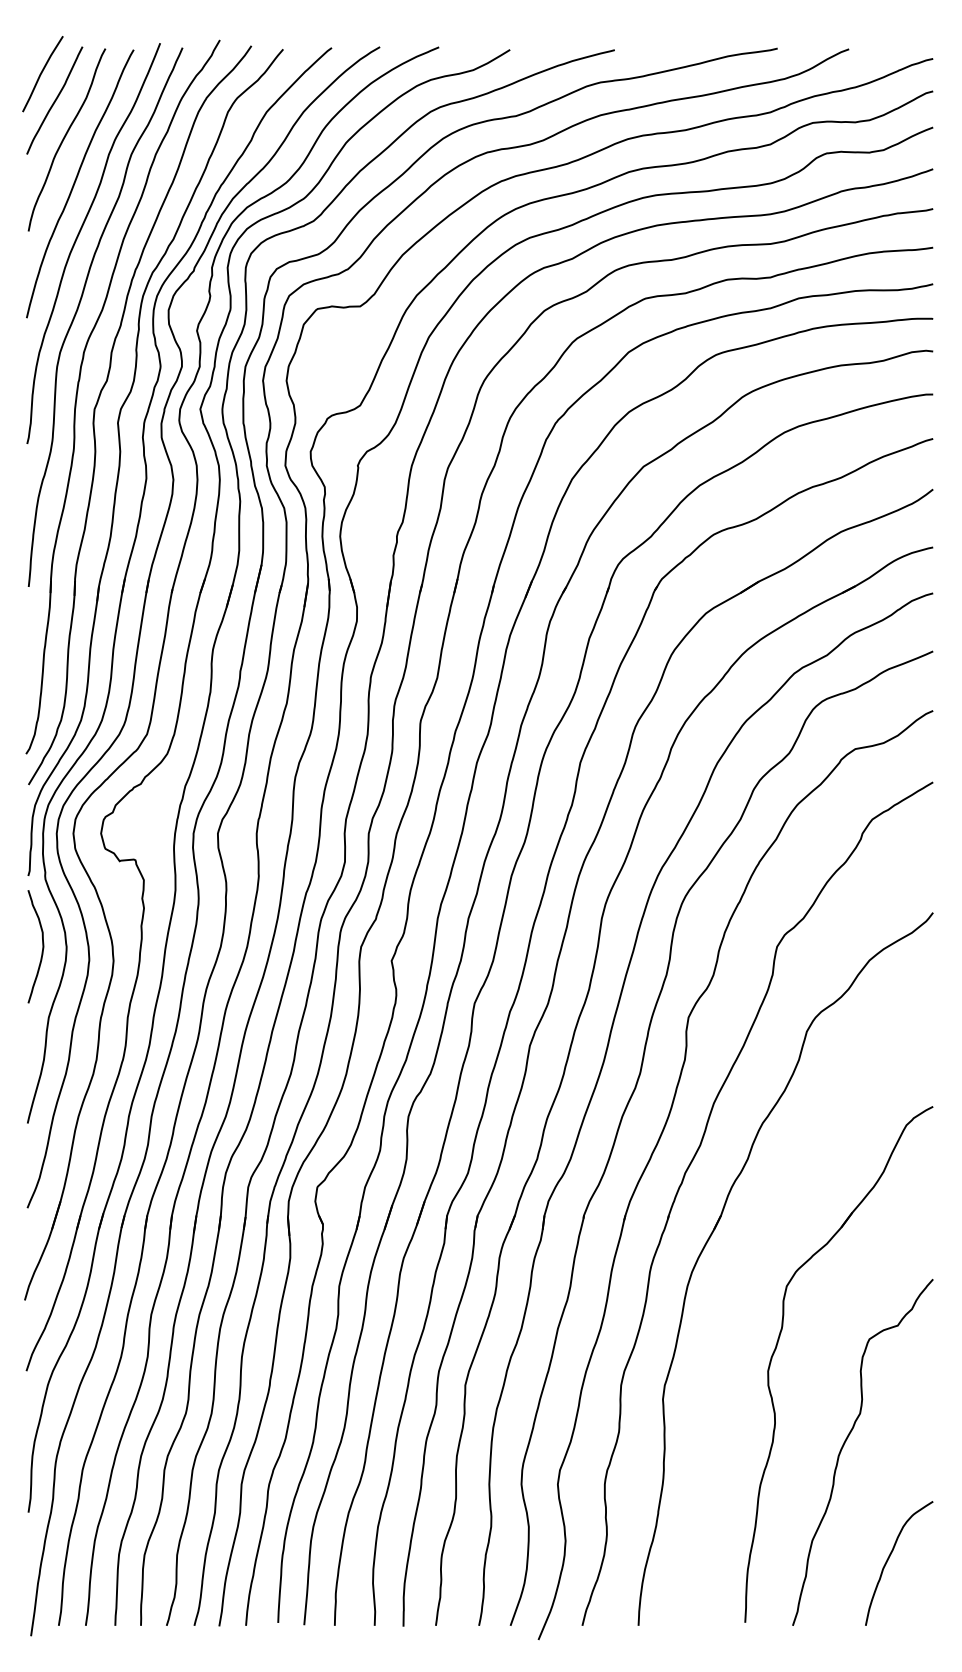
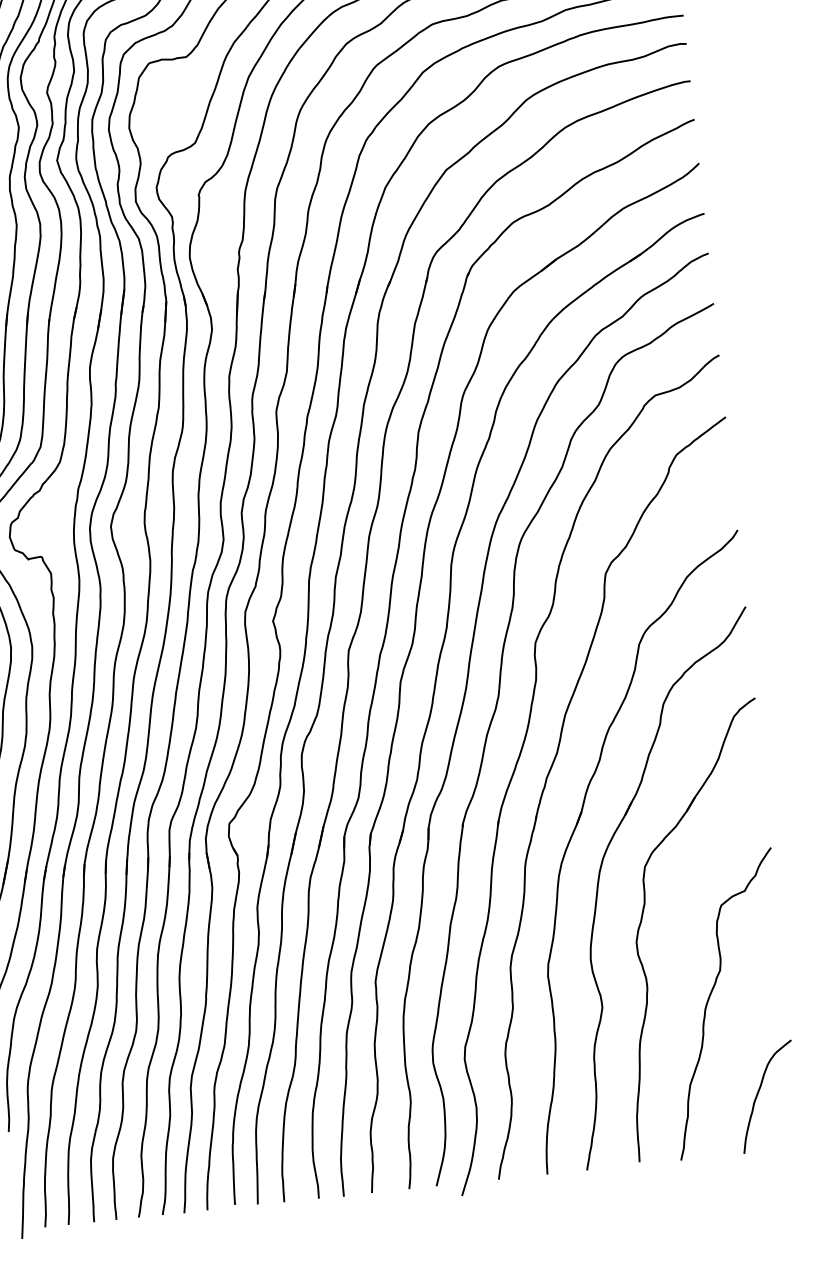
part: (733, 1295) -> (599, 879), added

